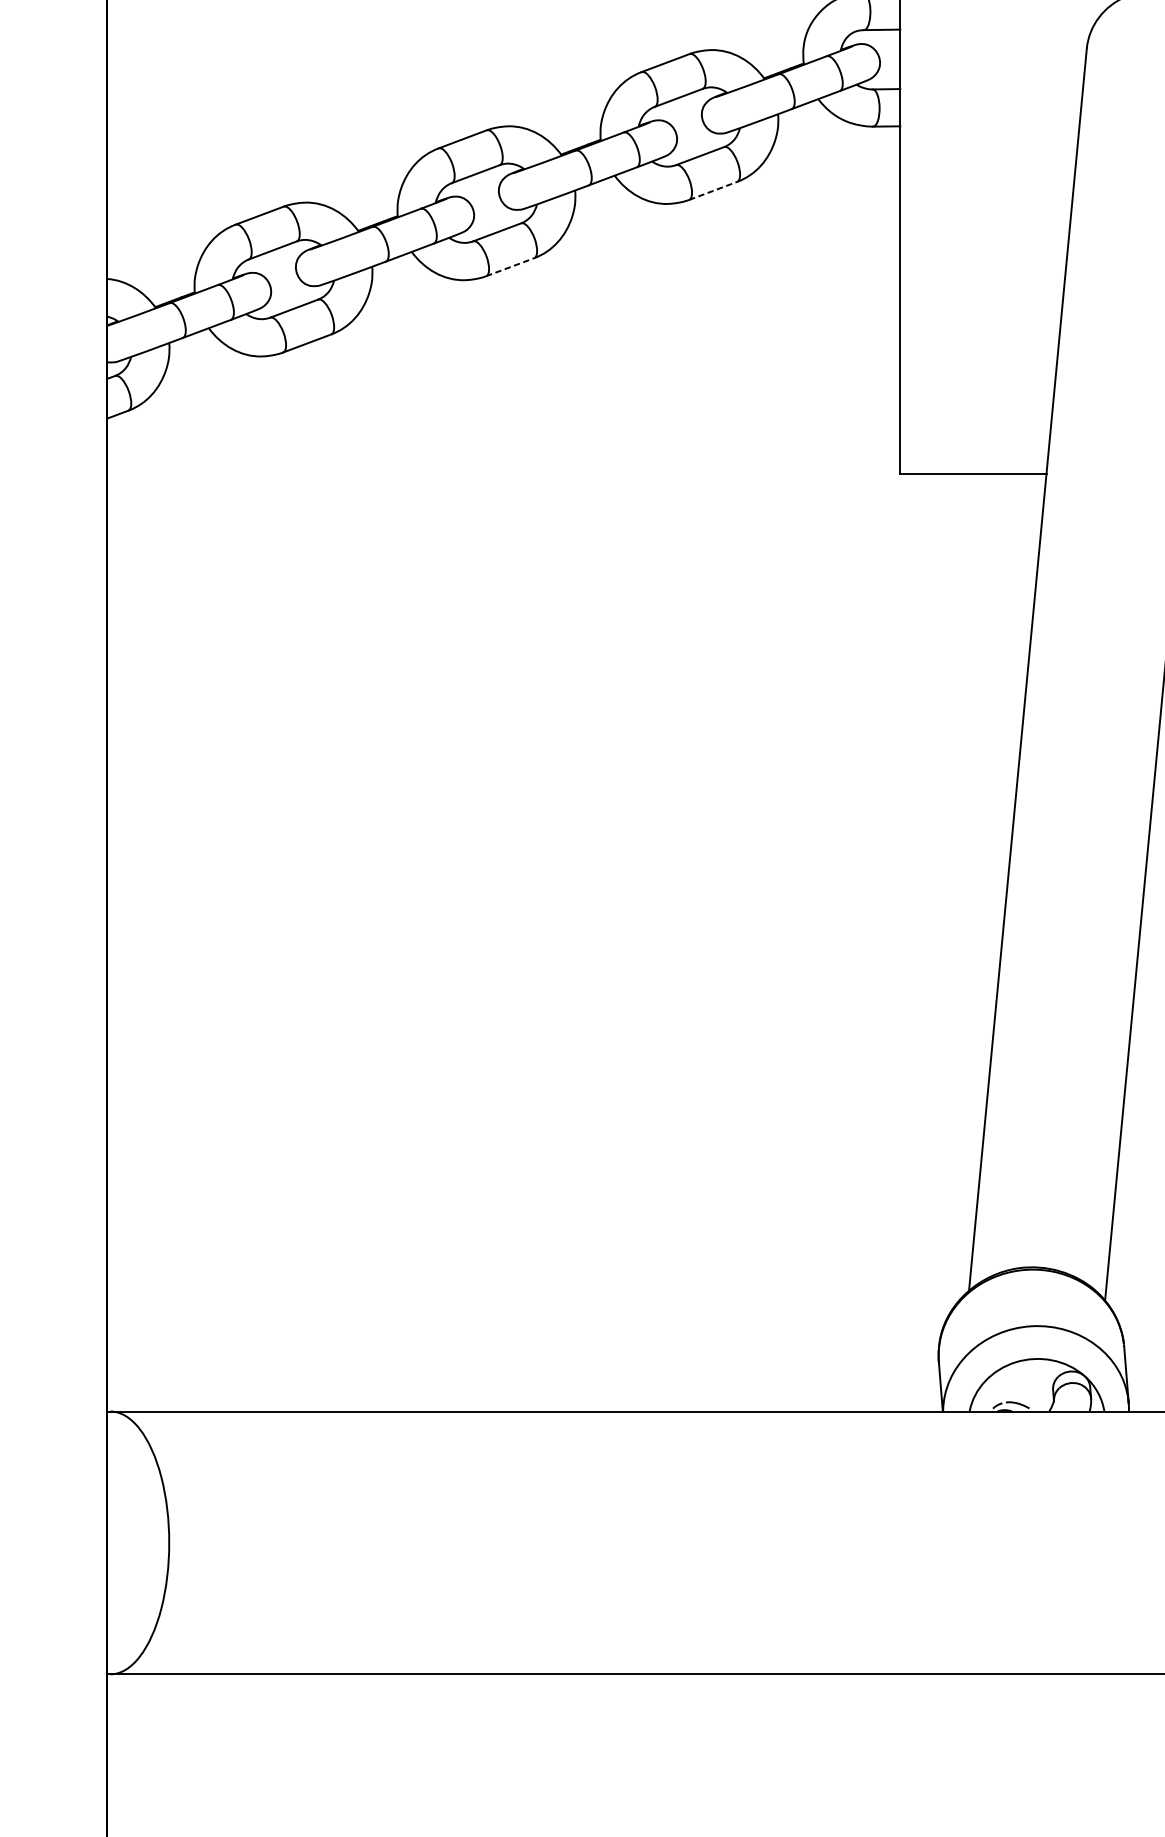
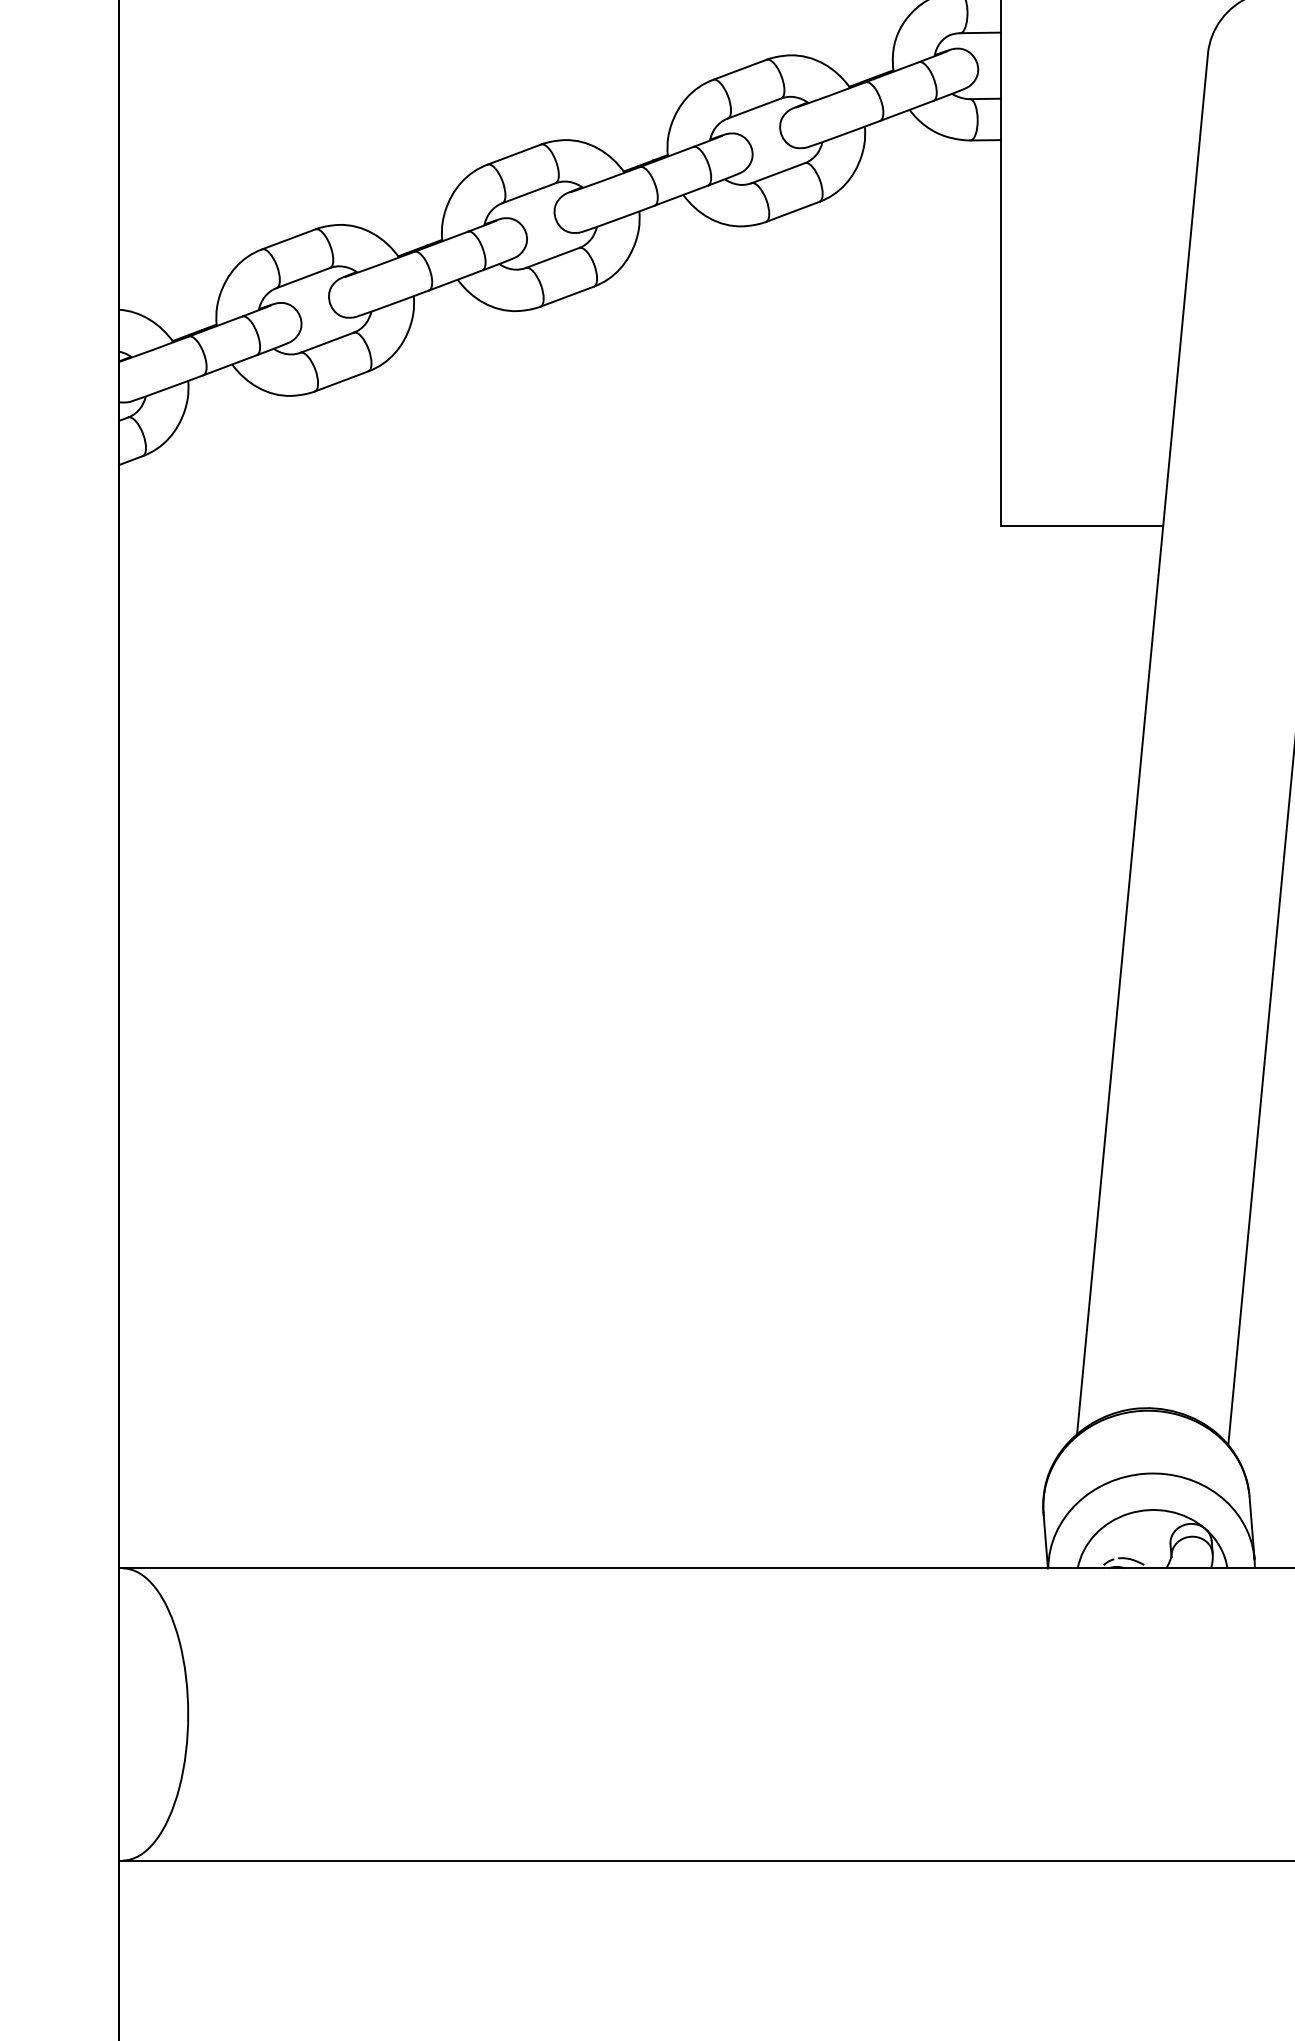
line: (712, 190) -> (792, 211), dashed -> solid
line: (510, 267) -> (567, 296), dashed -> solid

